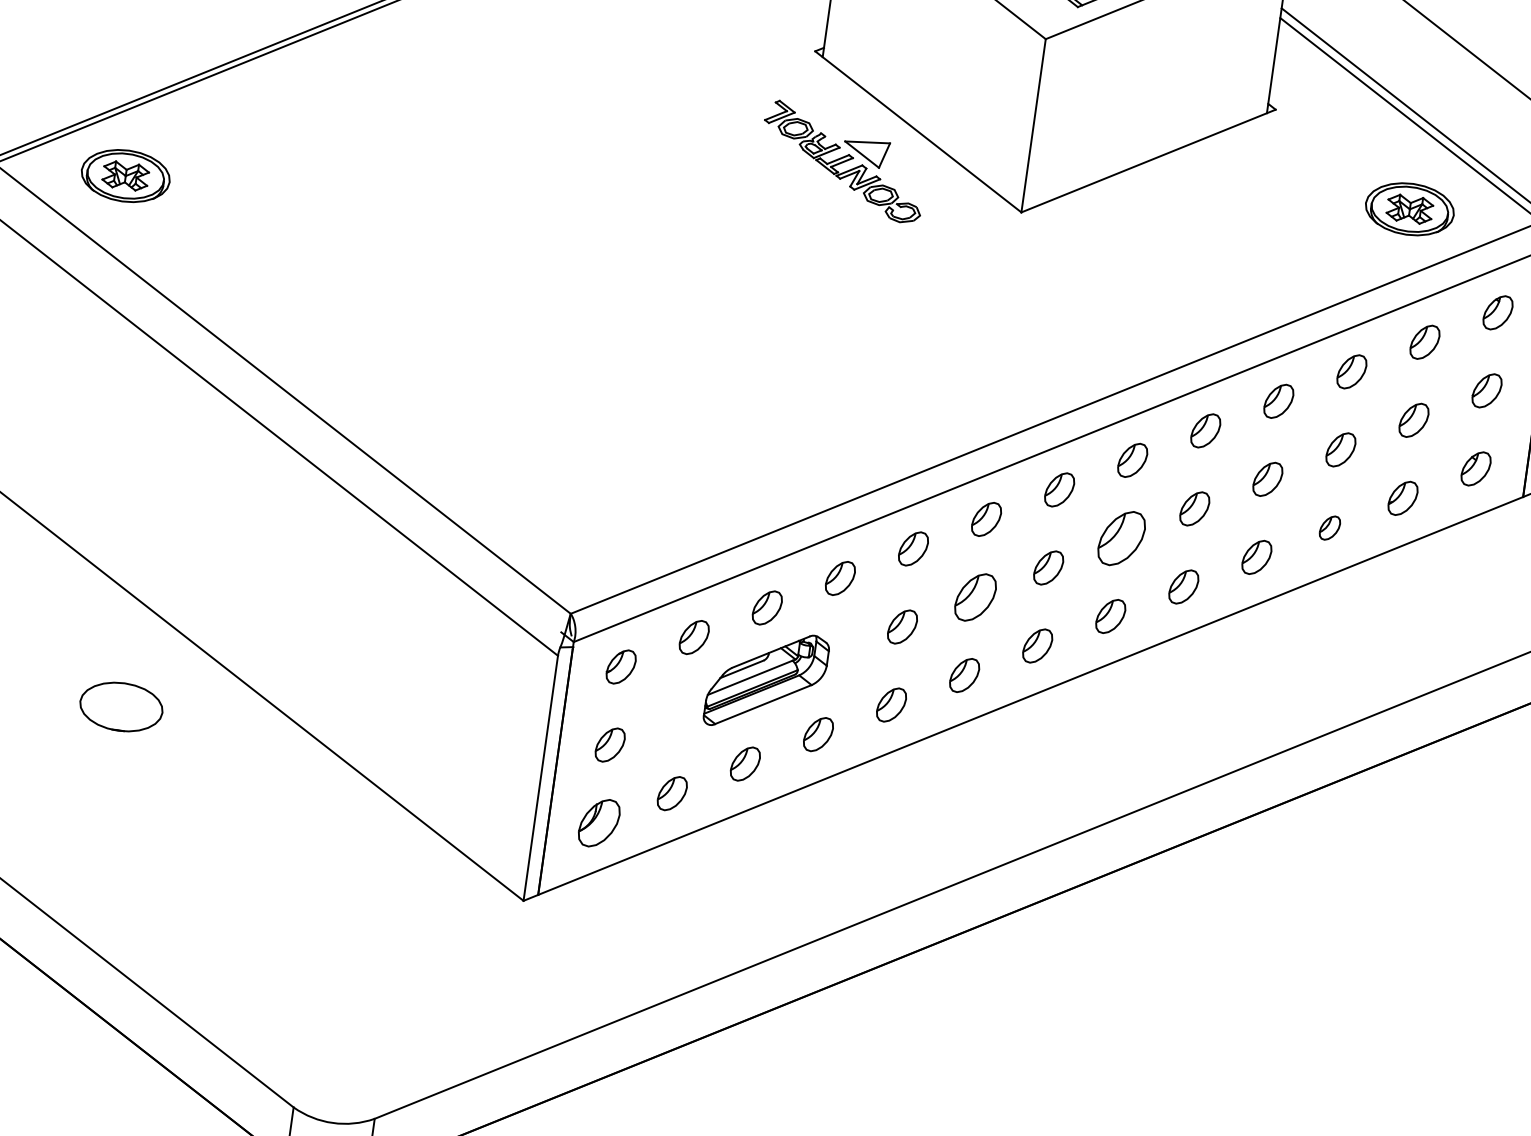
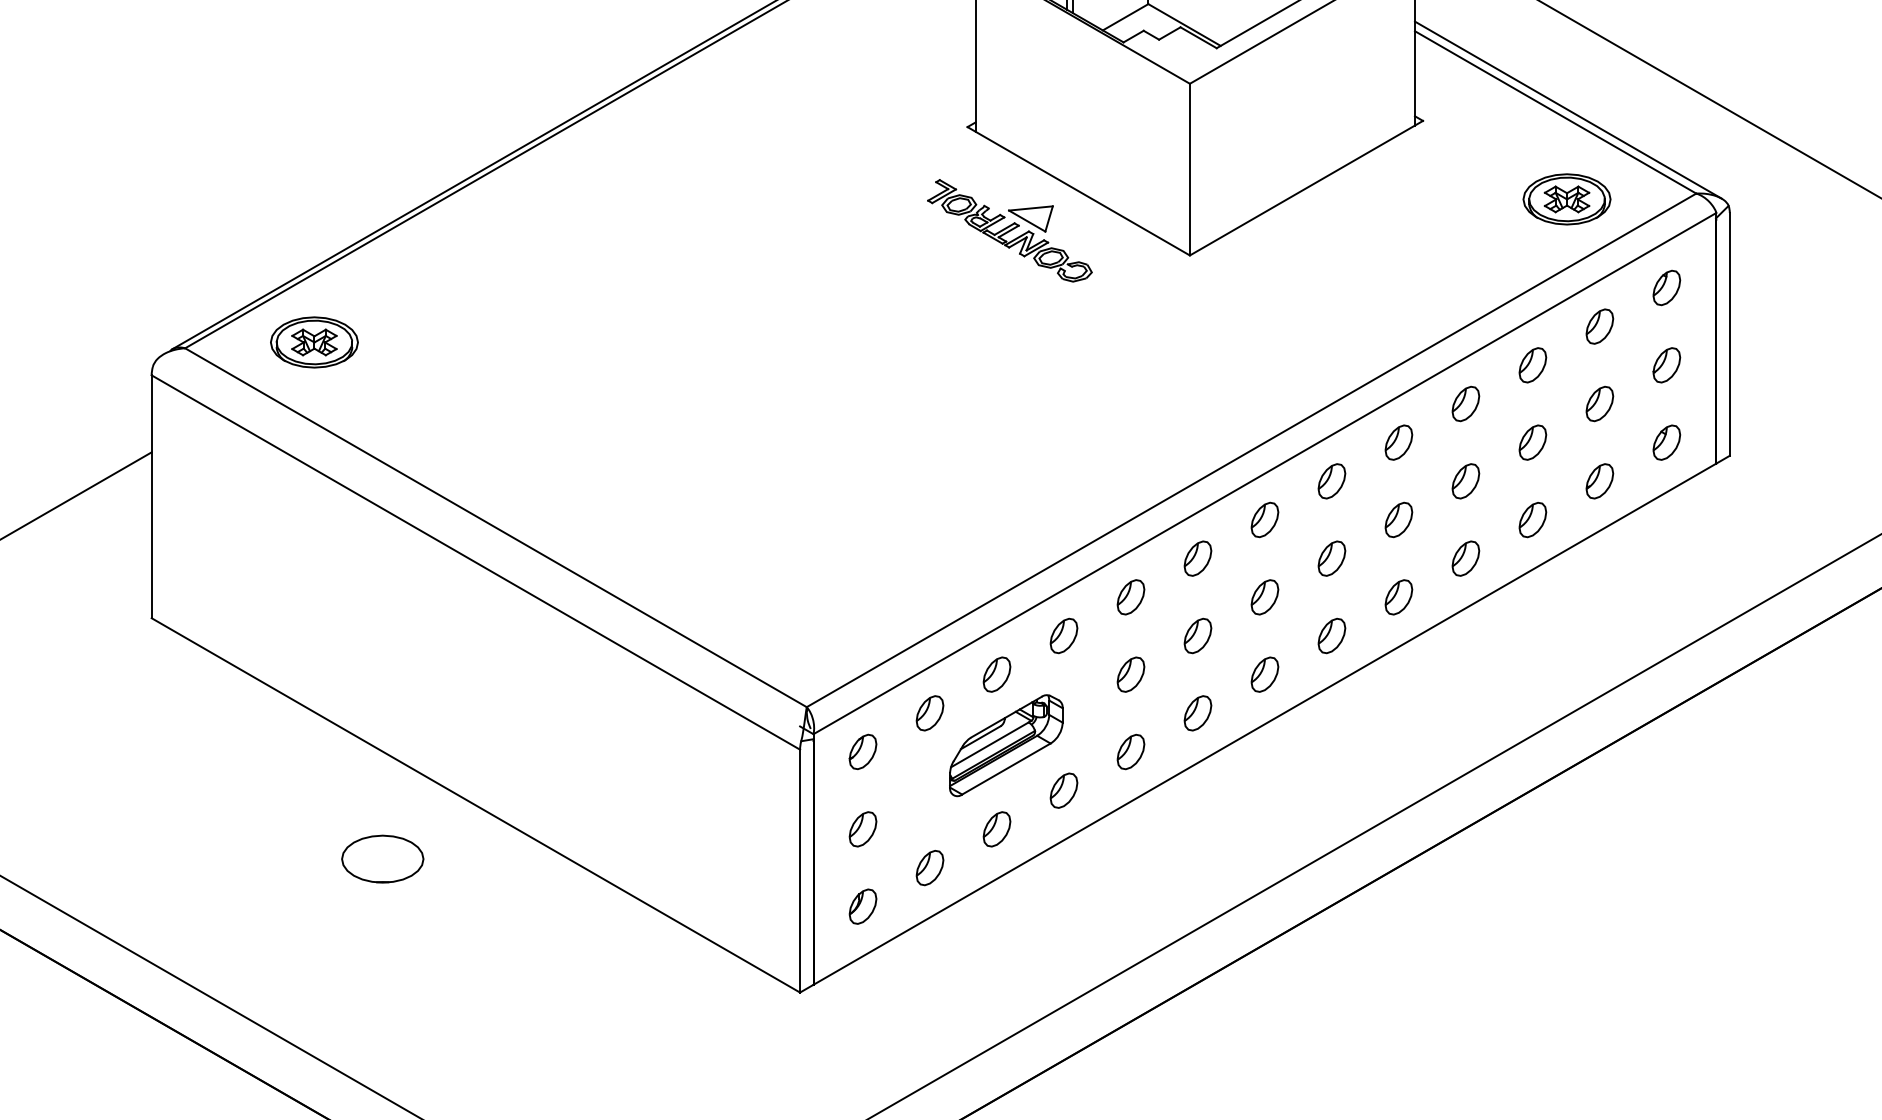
part: (1329, 528) -> (1532, 520), size x1.43
part: (1121, 538) -> (1331, 558), size x0.62
part: (975, 596) -> (1197, 635), size x0.71
part: (598, 822) -> (862, 906), size x0.71

